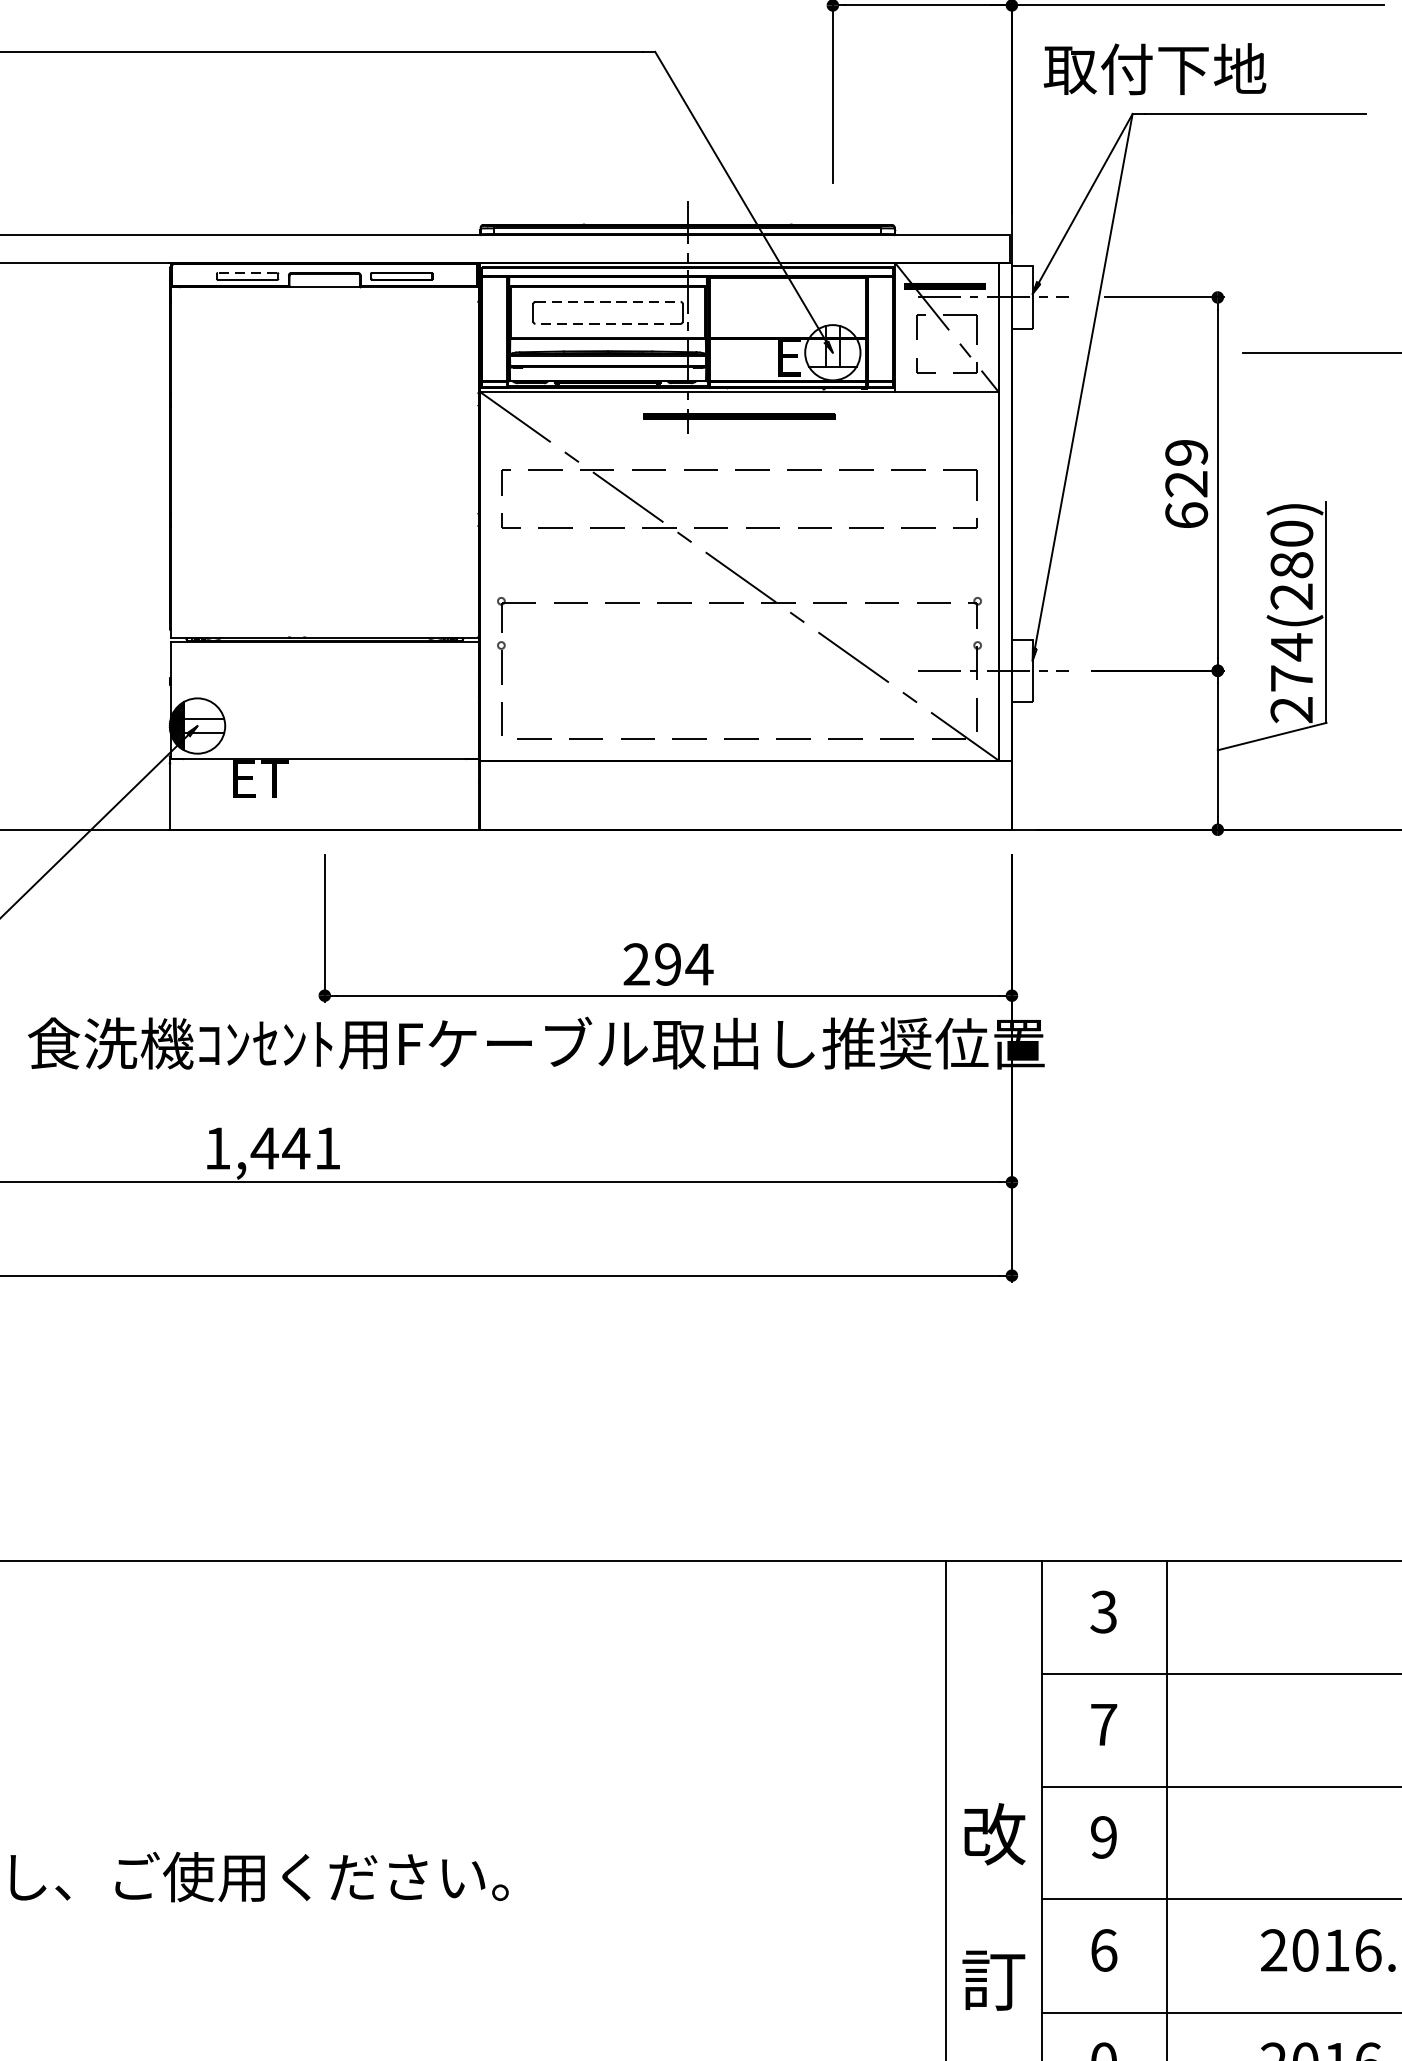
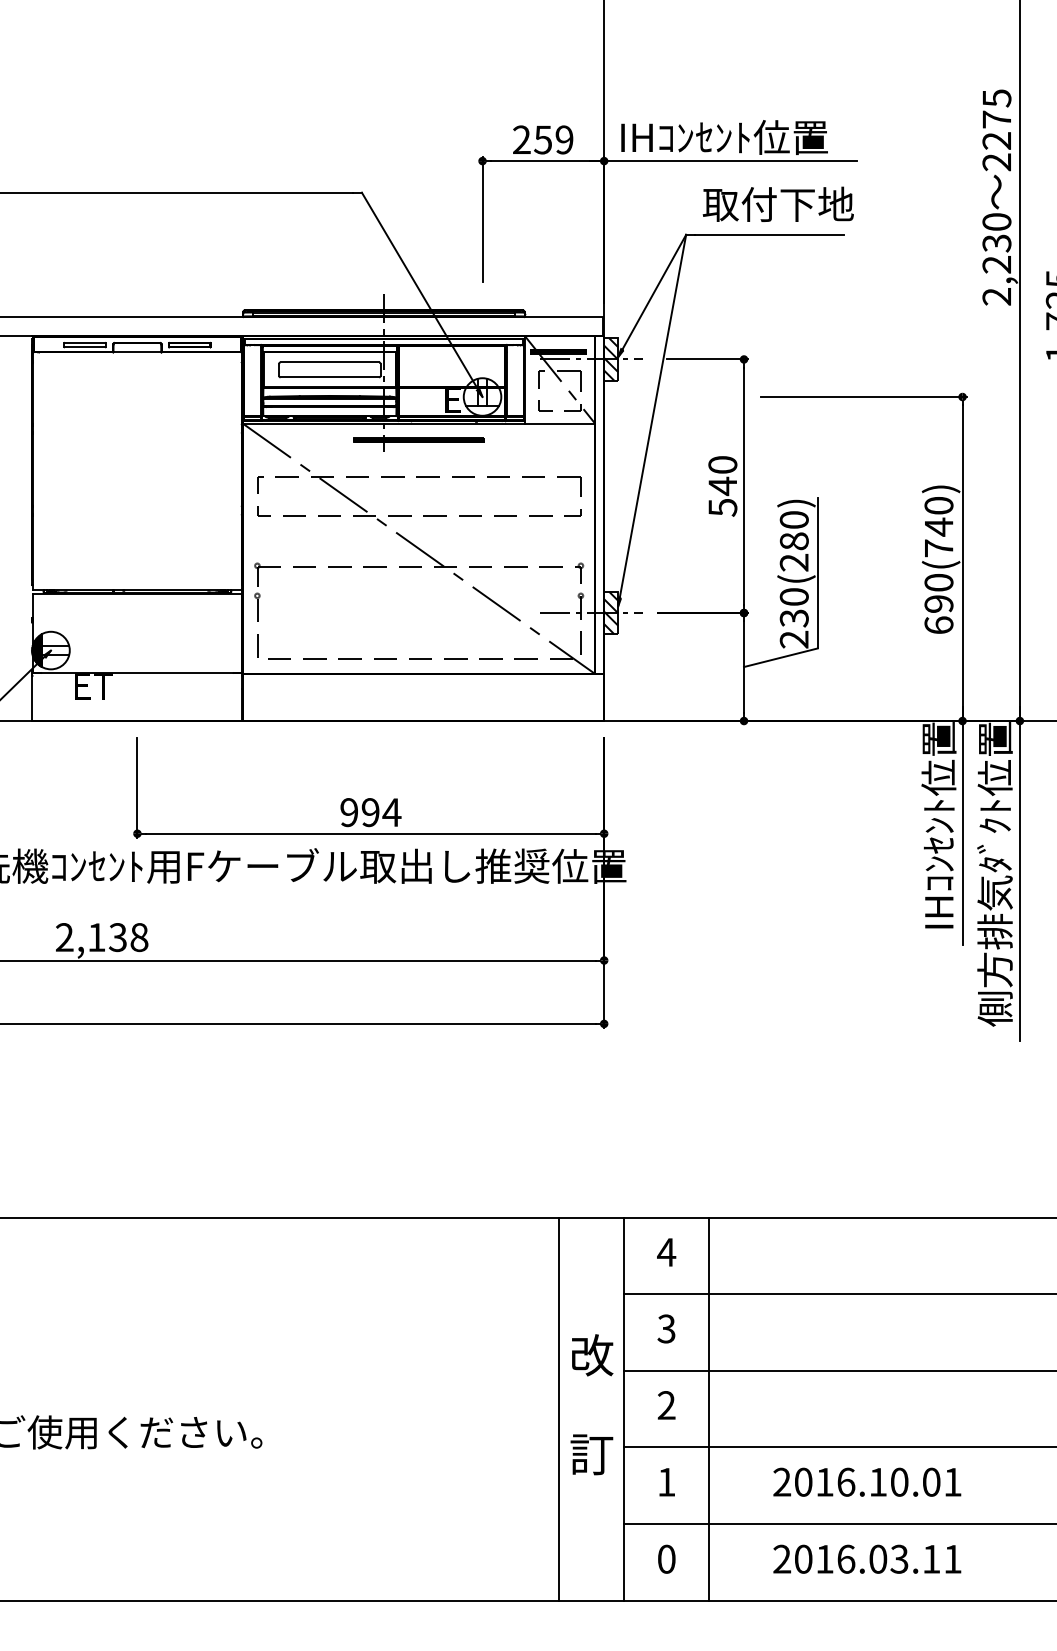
text: (1153, 67) -> (777, 203), moved
line: (246, 272) -> (84, 342), dashed -> solid
hatch: (1022, 297) -> (611, 359), added
line: (609, 301) -> (330, 362), dashed -> solid
line: (607, 324) -> (329, 377), dashed -> solid
text: (1186, 484) -> (722, 486), 629 -> 540
text: (1290, 662) -> (793, 607), 274(280) -> 230(280)
hatch: (1022, 669) -> (611, 612), added
text: (636, 964) -> (349, 812), 294 -> 994
text: (273, 1148) -> (102, 937), 1,441 -> 2,138
text: (1103, 1612) -> (666, 1252), 3 -> 4
text: (1103, 1724) -> (666, 1328), 7 -> 3
text: (1103, 1837) -> (666, 1405), 9 -> 2
text: (993, 1906) -> (591, 1404), moved
text: (1103, 1949) -> (666, 1481), 6 -> 1

